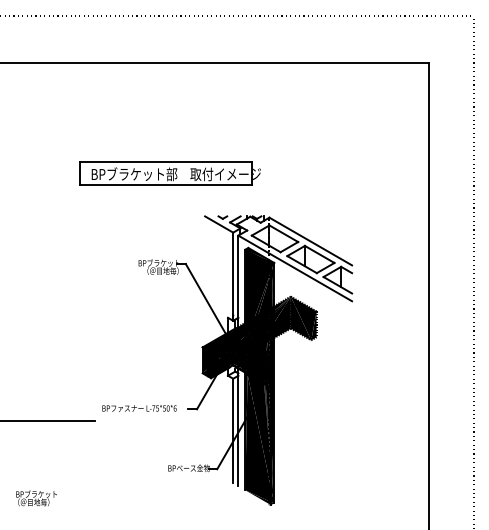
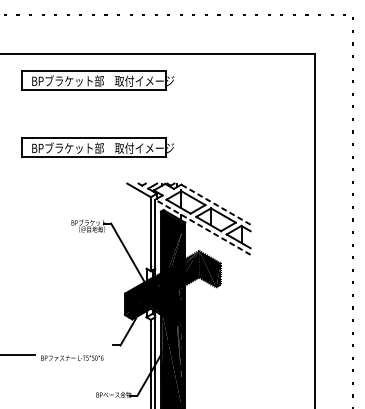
part: (169, 93) -> (97, 80), added
line: (310, 241) -> (215, 204), solid -> dashed
line: (295, 268) -> (203, 227), solid -> dashed
text: (139, 408) -> (72, 358), moved

